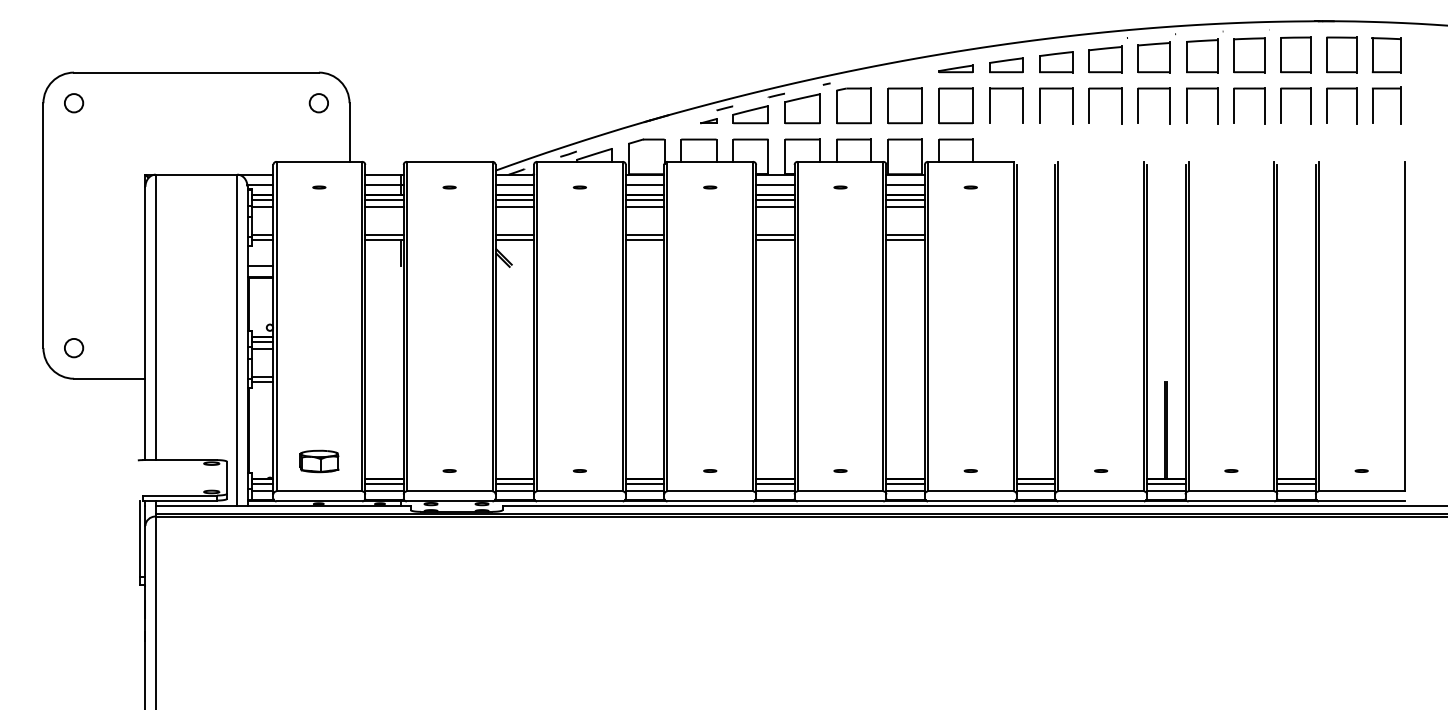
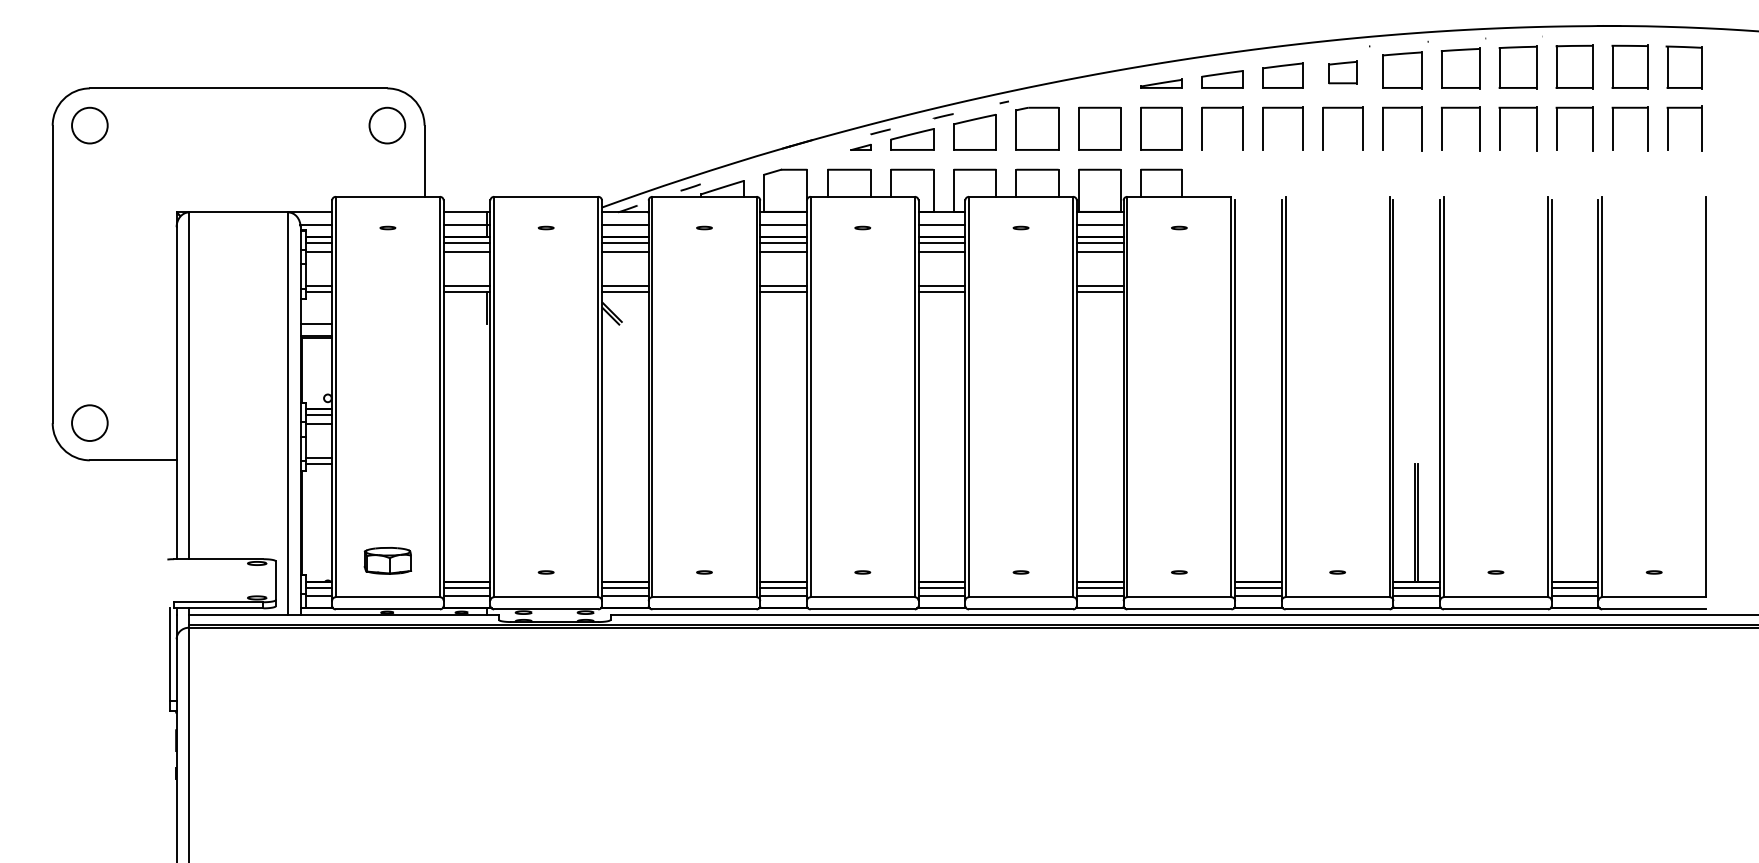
part: (1105, 59) -> (1342, 72), size x0.7
circle: (73, 103) -> (89, 125), size x1.6
circle: (318, 103) -> (386, 125), size x1.6
circle: (73, 347) -> (89, 422), size x1.6

